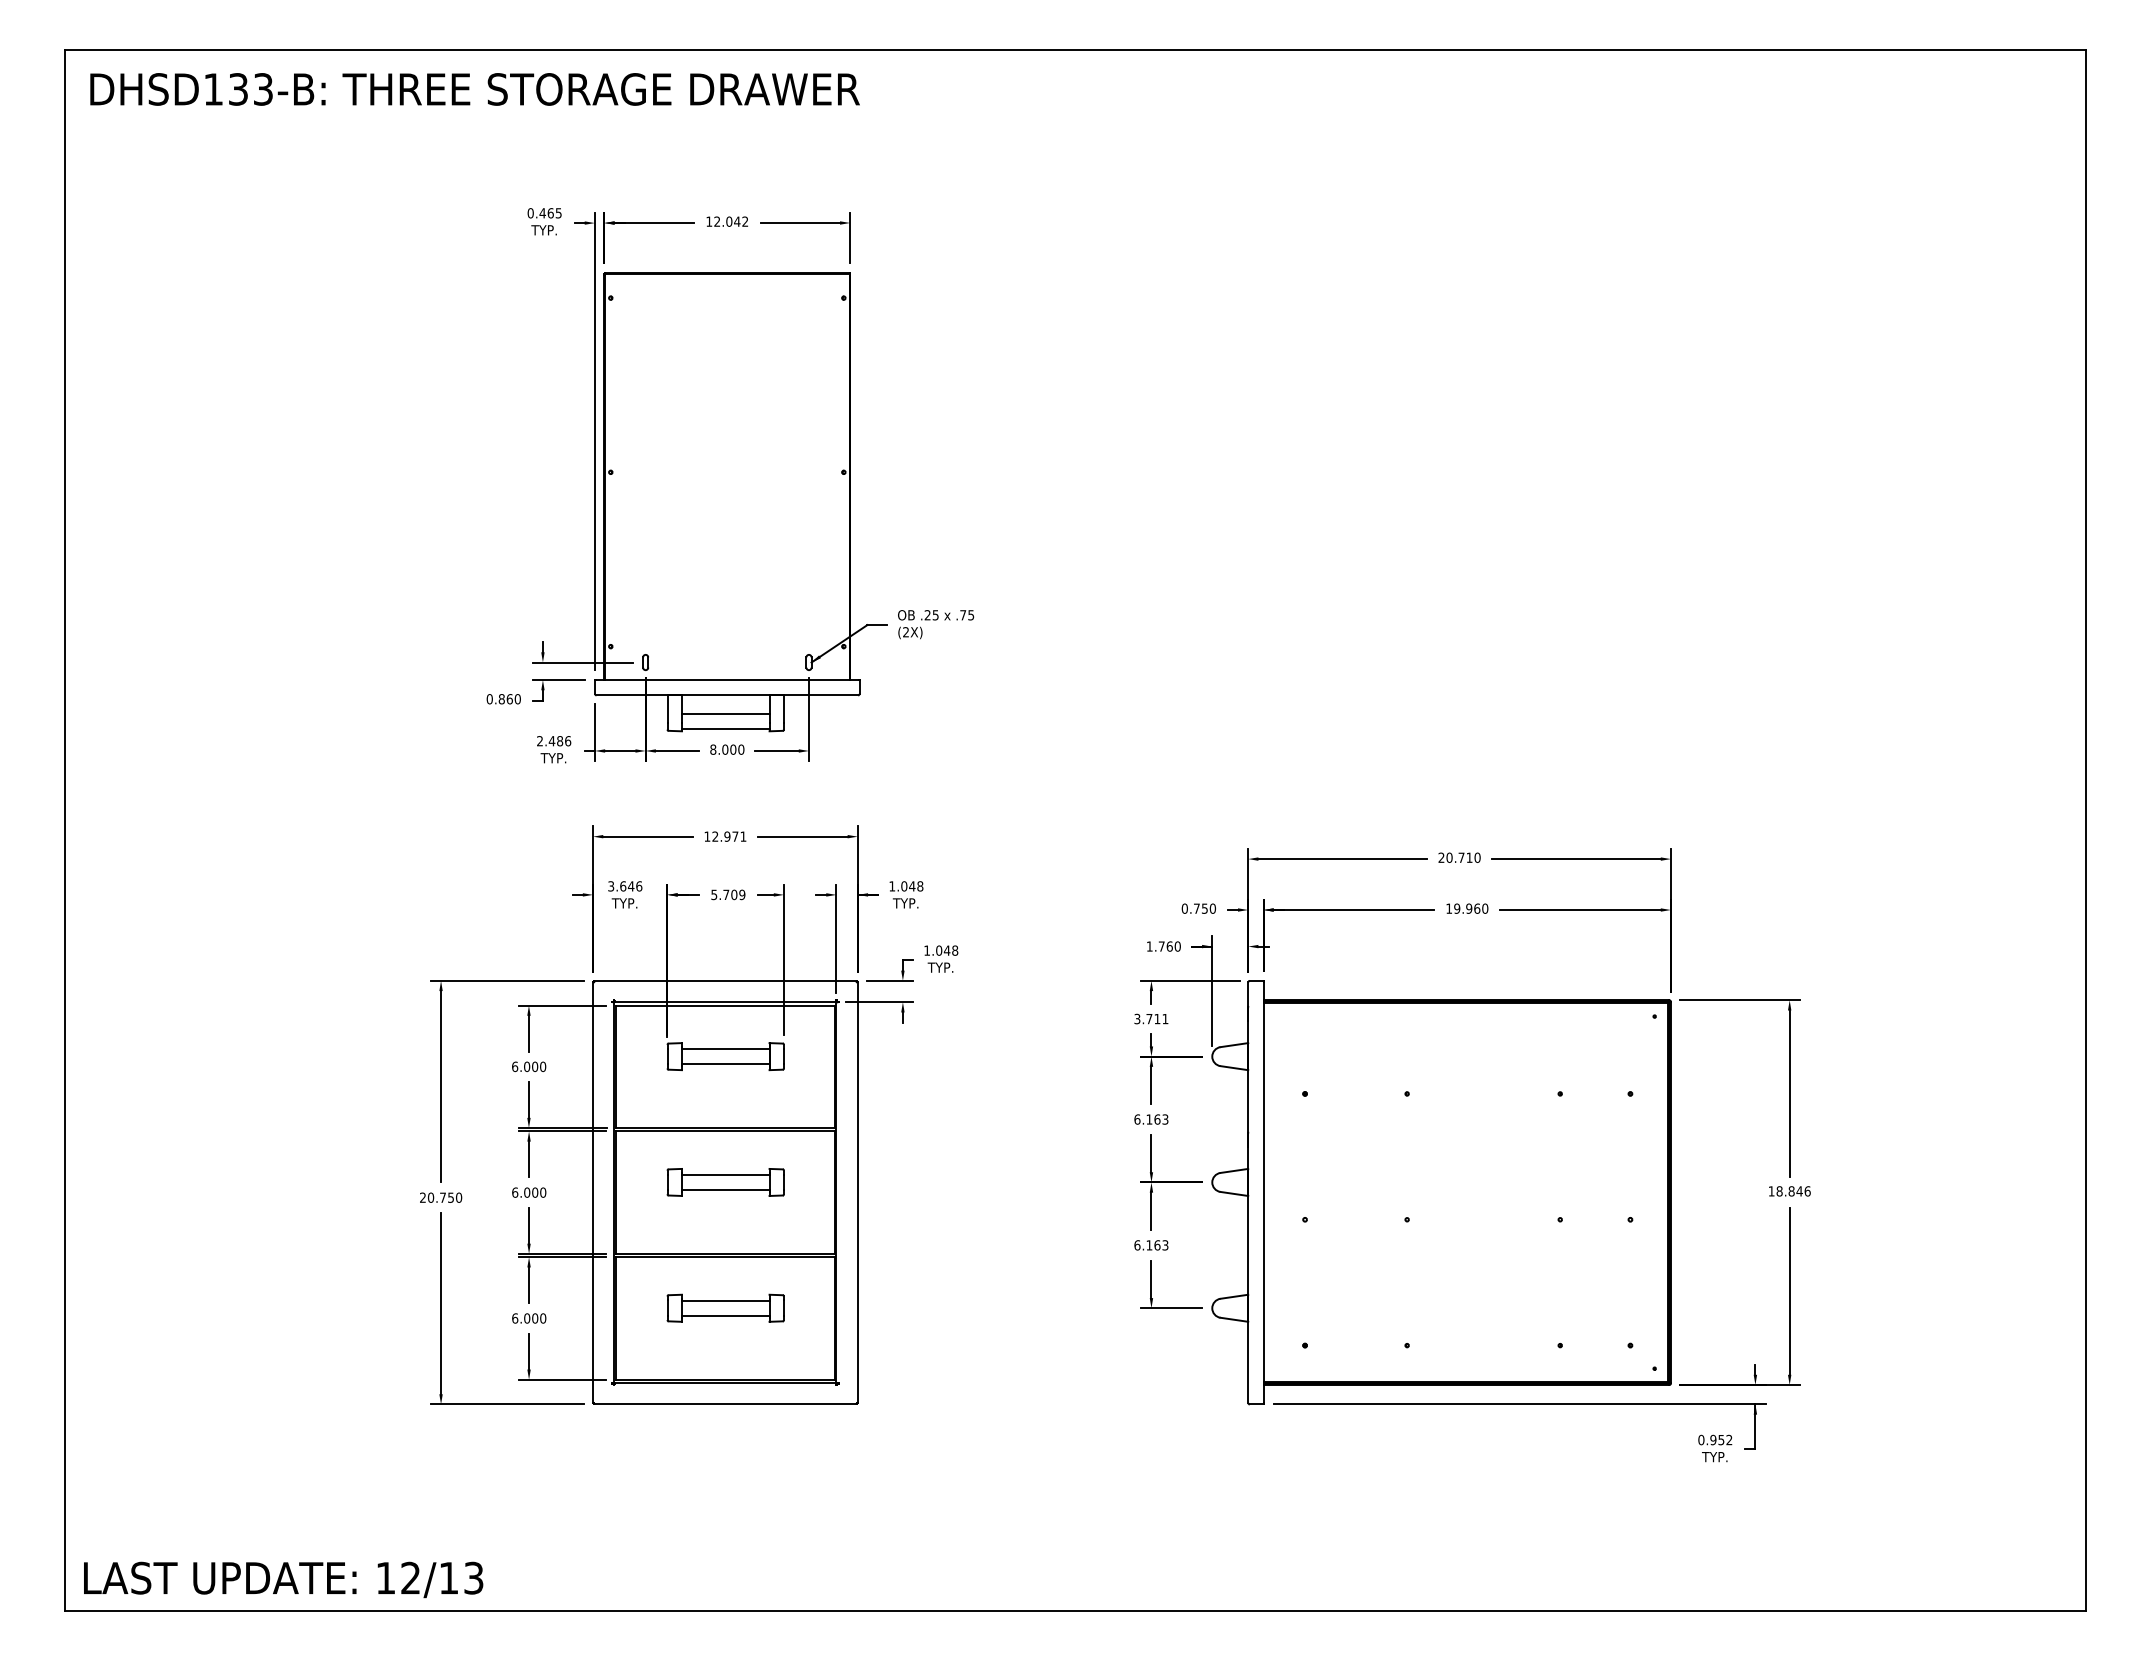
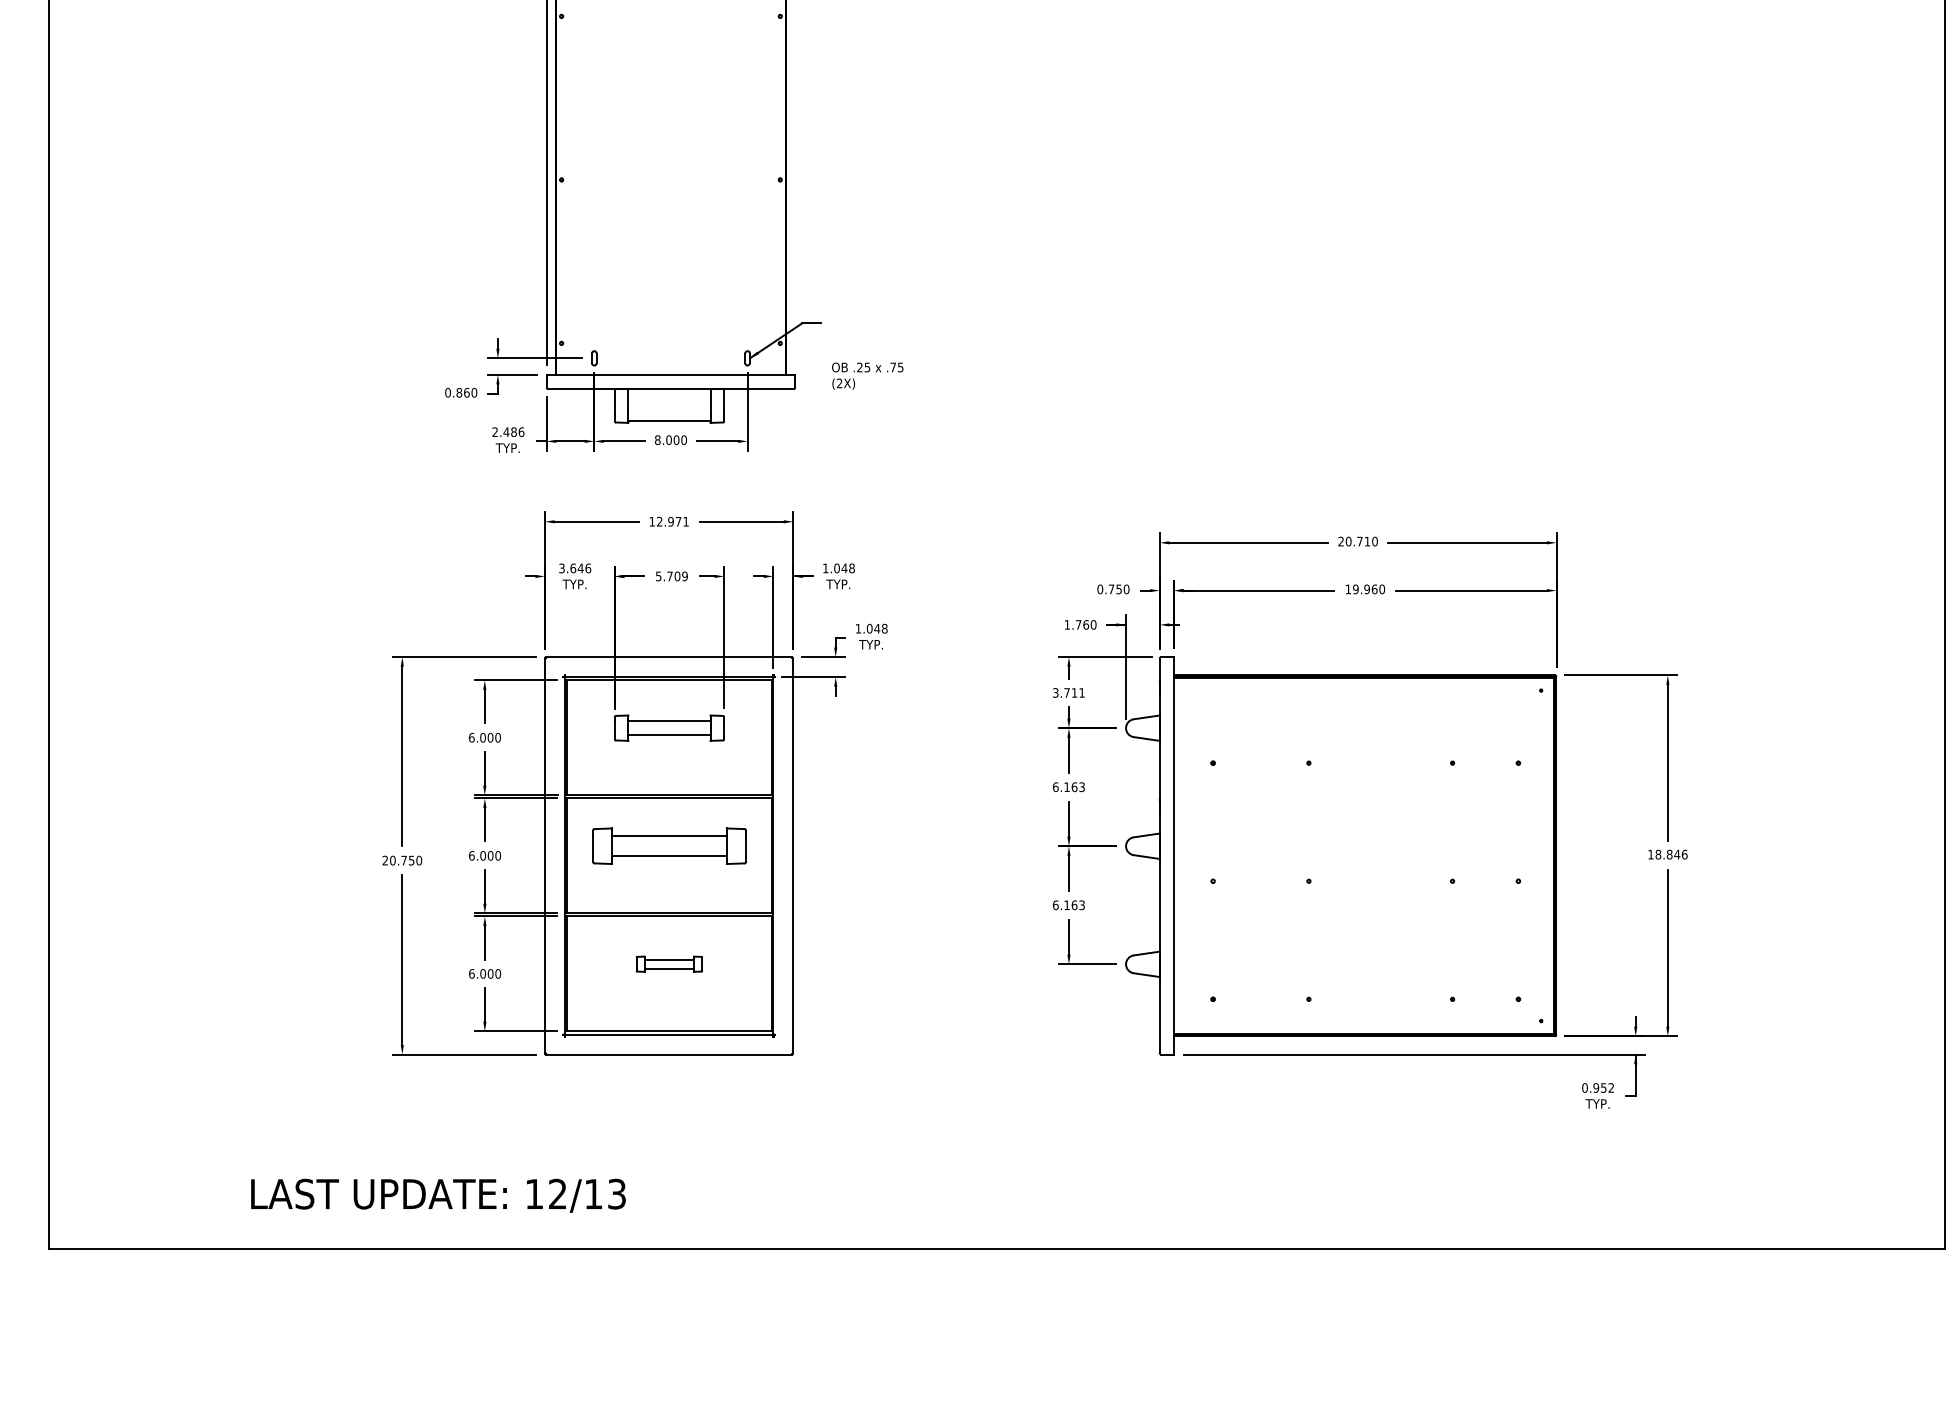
text: (936, 624) -> (868, 376), moved
line: (725, 714) -> (669, 407), removed
part: (725, 1182) -> (669, 846), size x1.4
part: (725, 1307) -> (669, 963), size x0.6
text: (283, 1579) -> (438, 1195), moved

